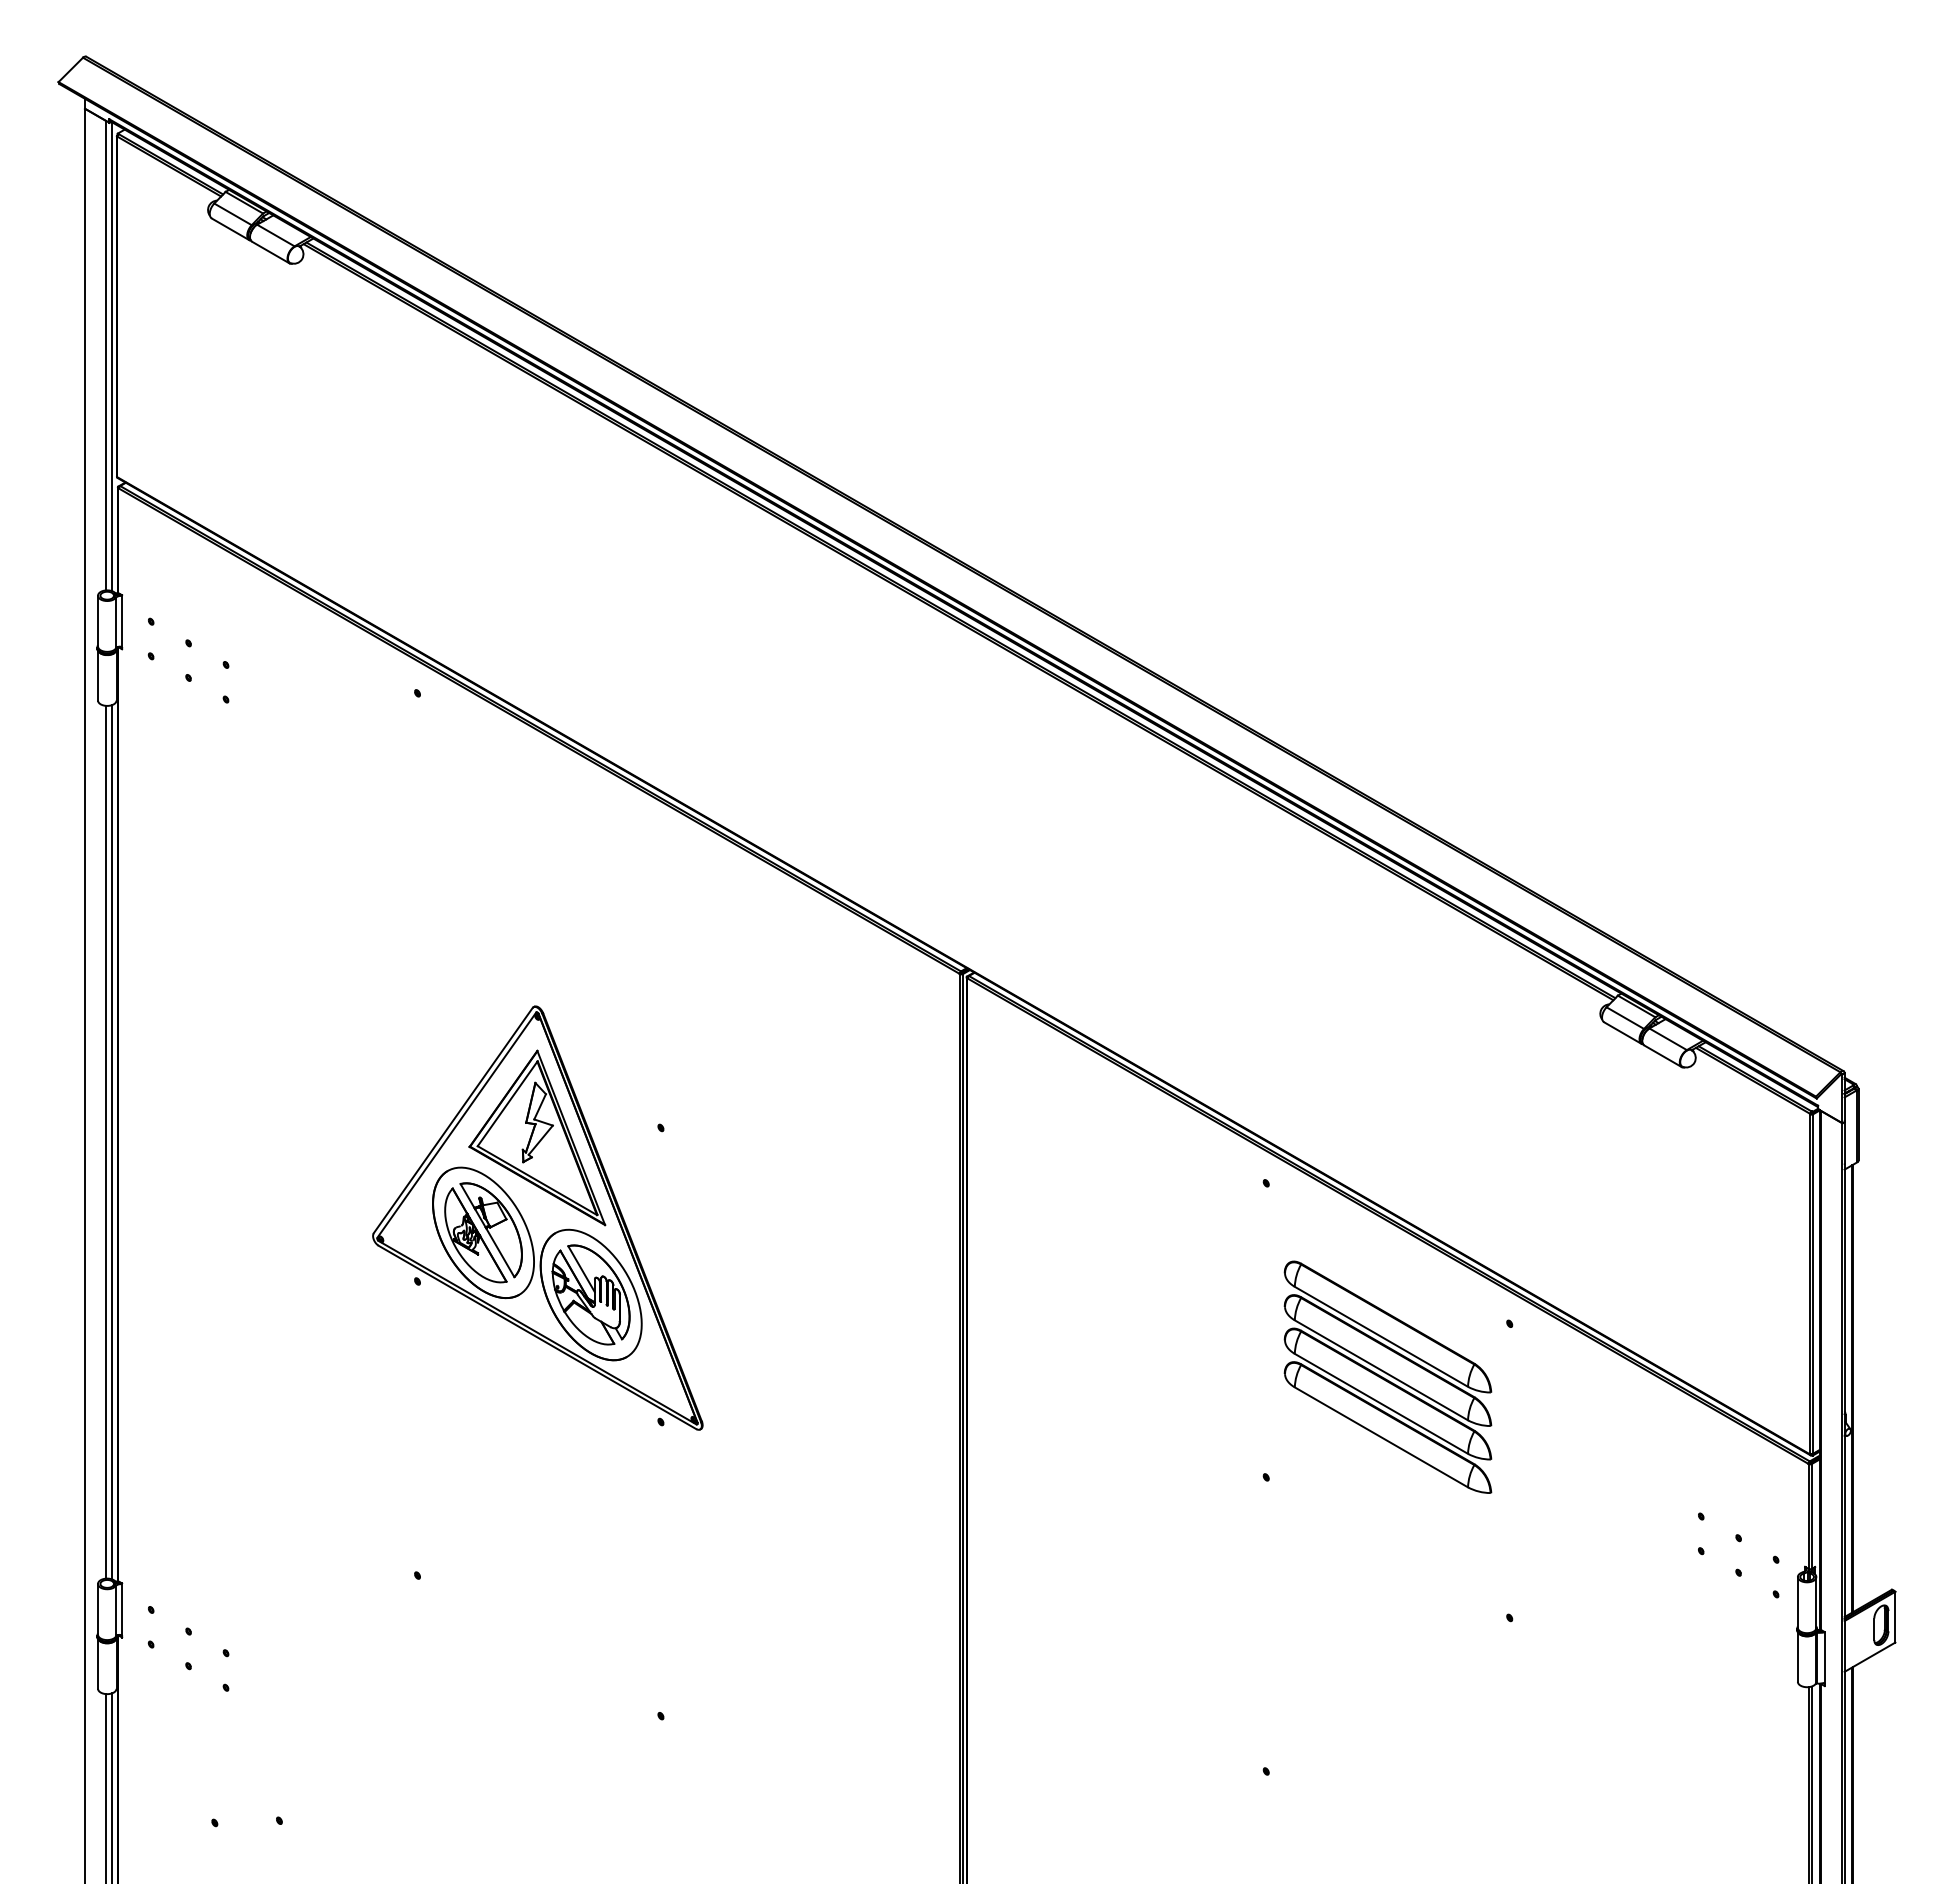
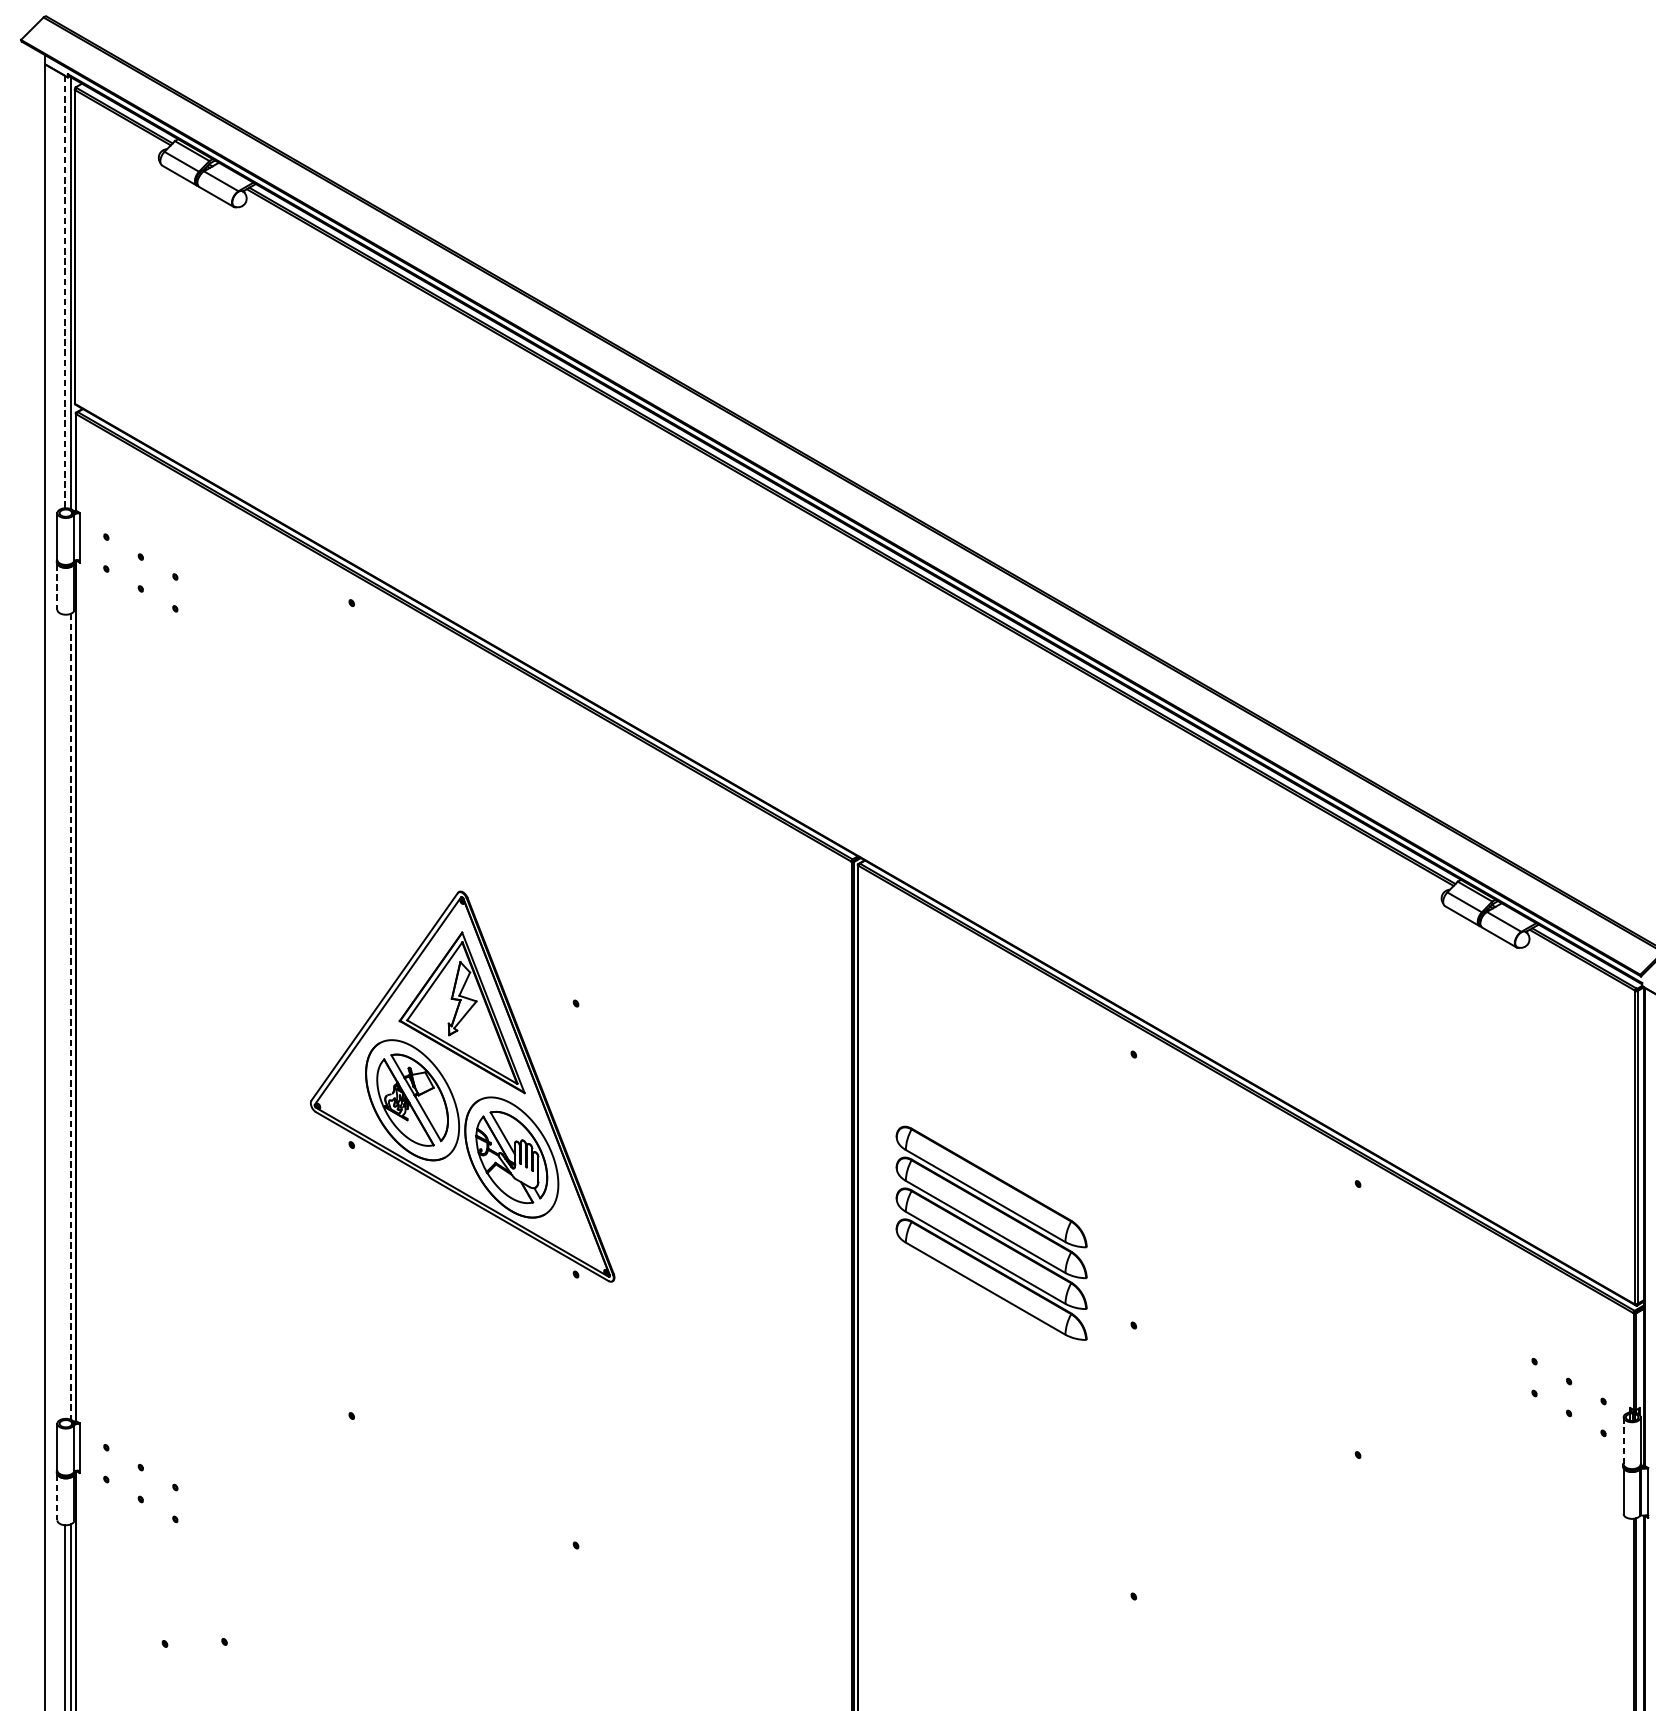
line: (106, 355) -> (65, 291), solid -> dashed
line: (98, 675) -> (57, 586), solid -> dashed
line: (106, 1141) -> (65, 1016), removed
line: (112, 1142) -> (70, 1016), solid -> dashed
part: (1387, 1376) -> (991, 1232), moved
line: (1797, 1602) -> (1623, 1440), solid -> dashed
line: (98, 1663) -> (57, 1497), solid -> dashed

